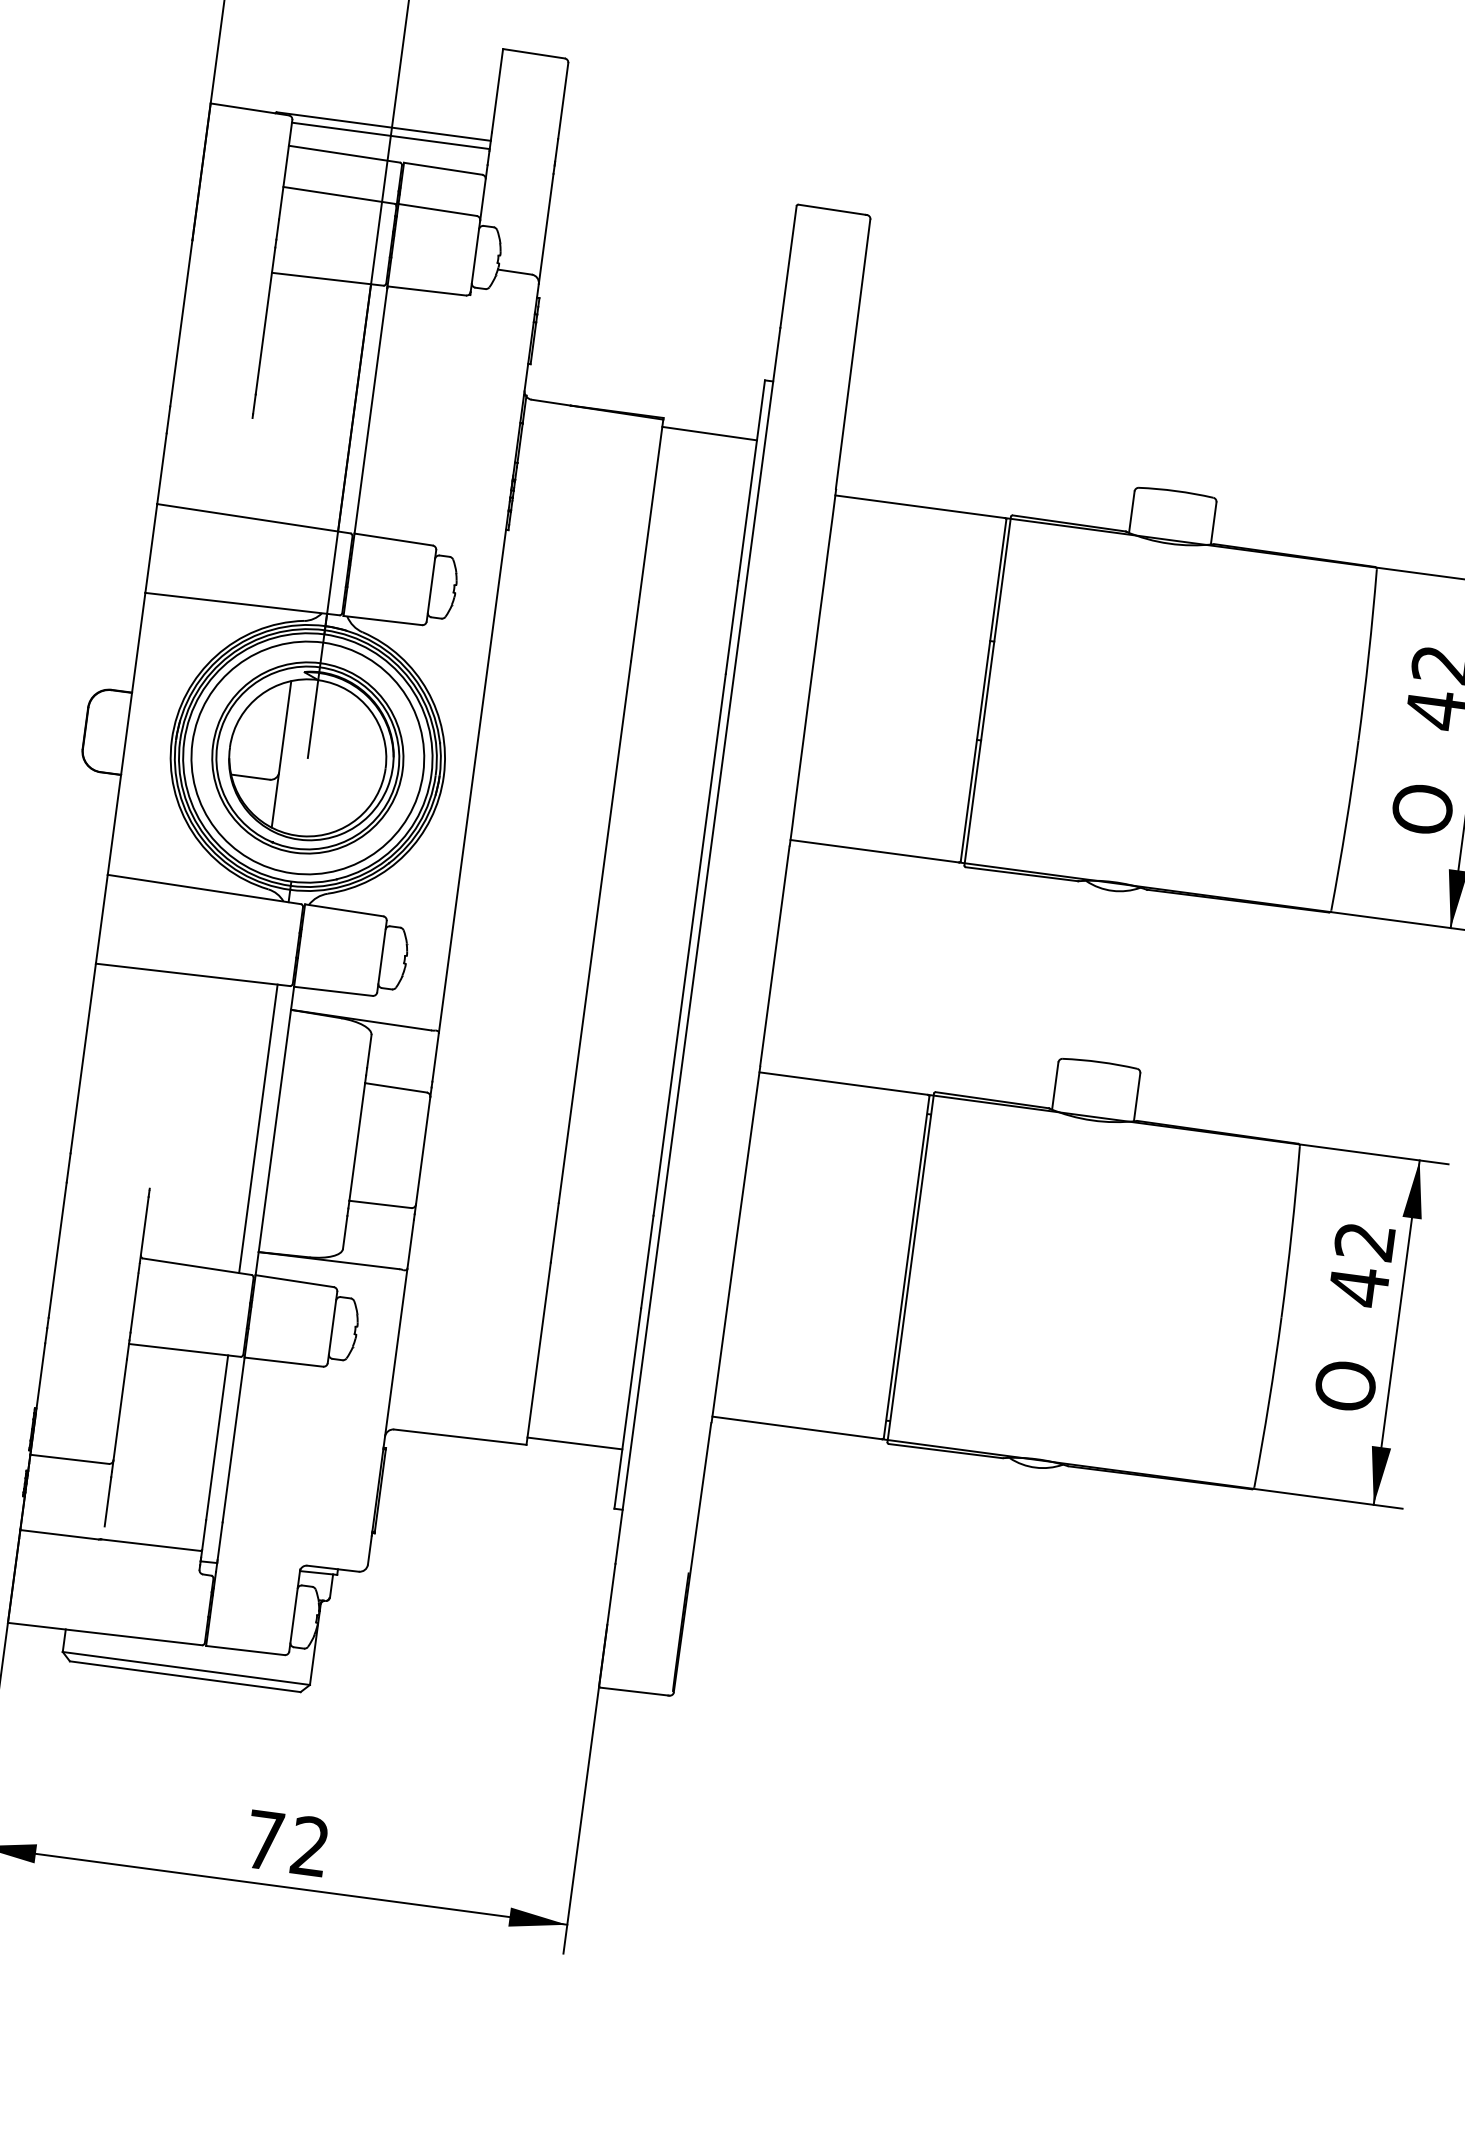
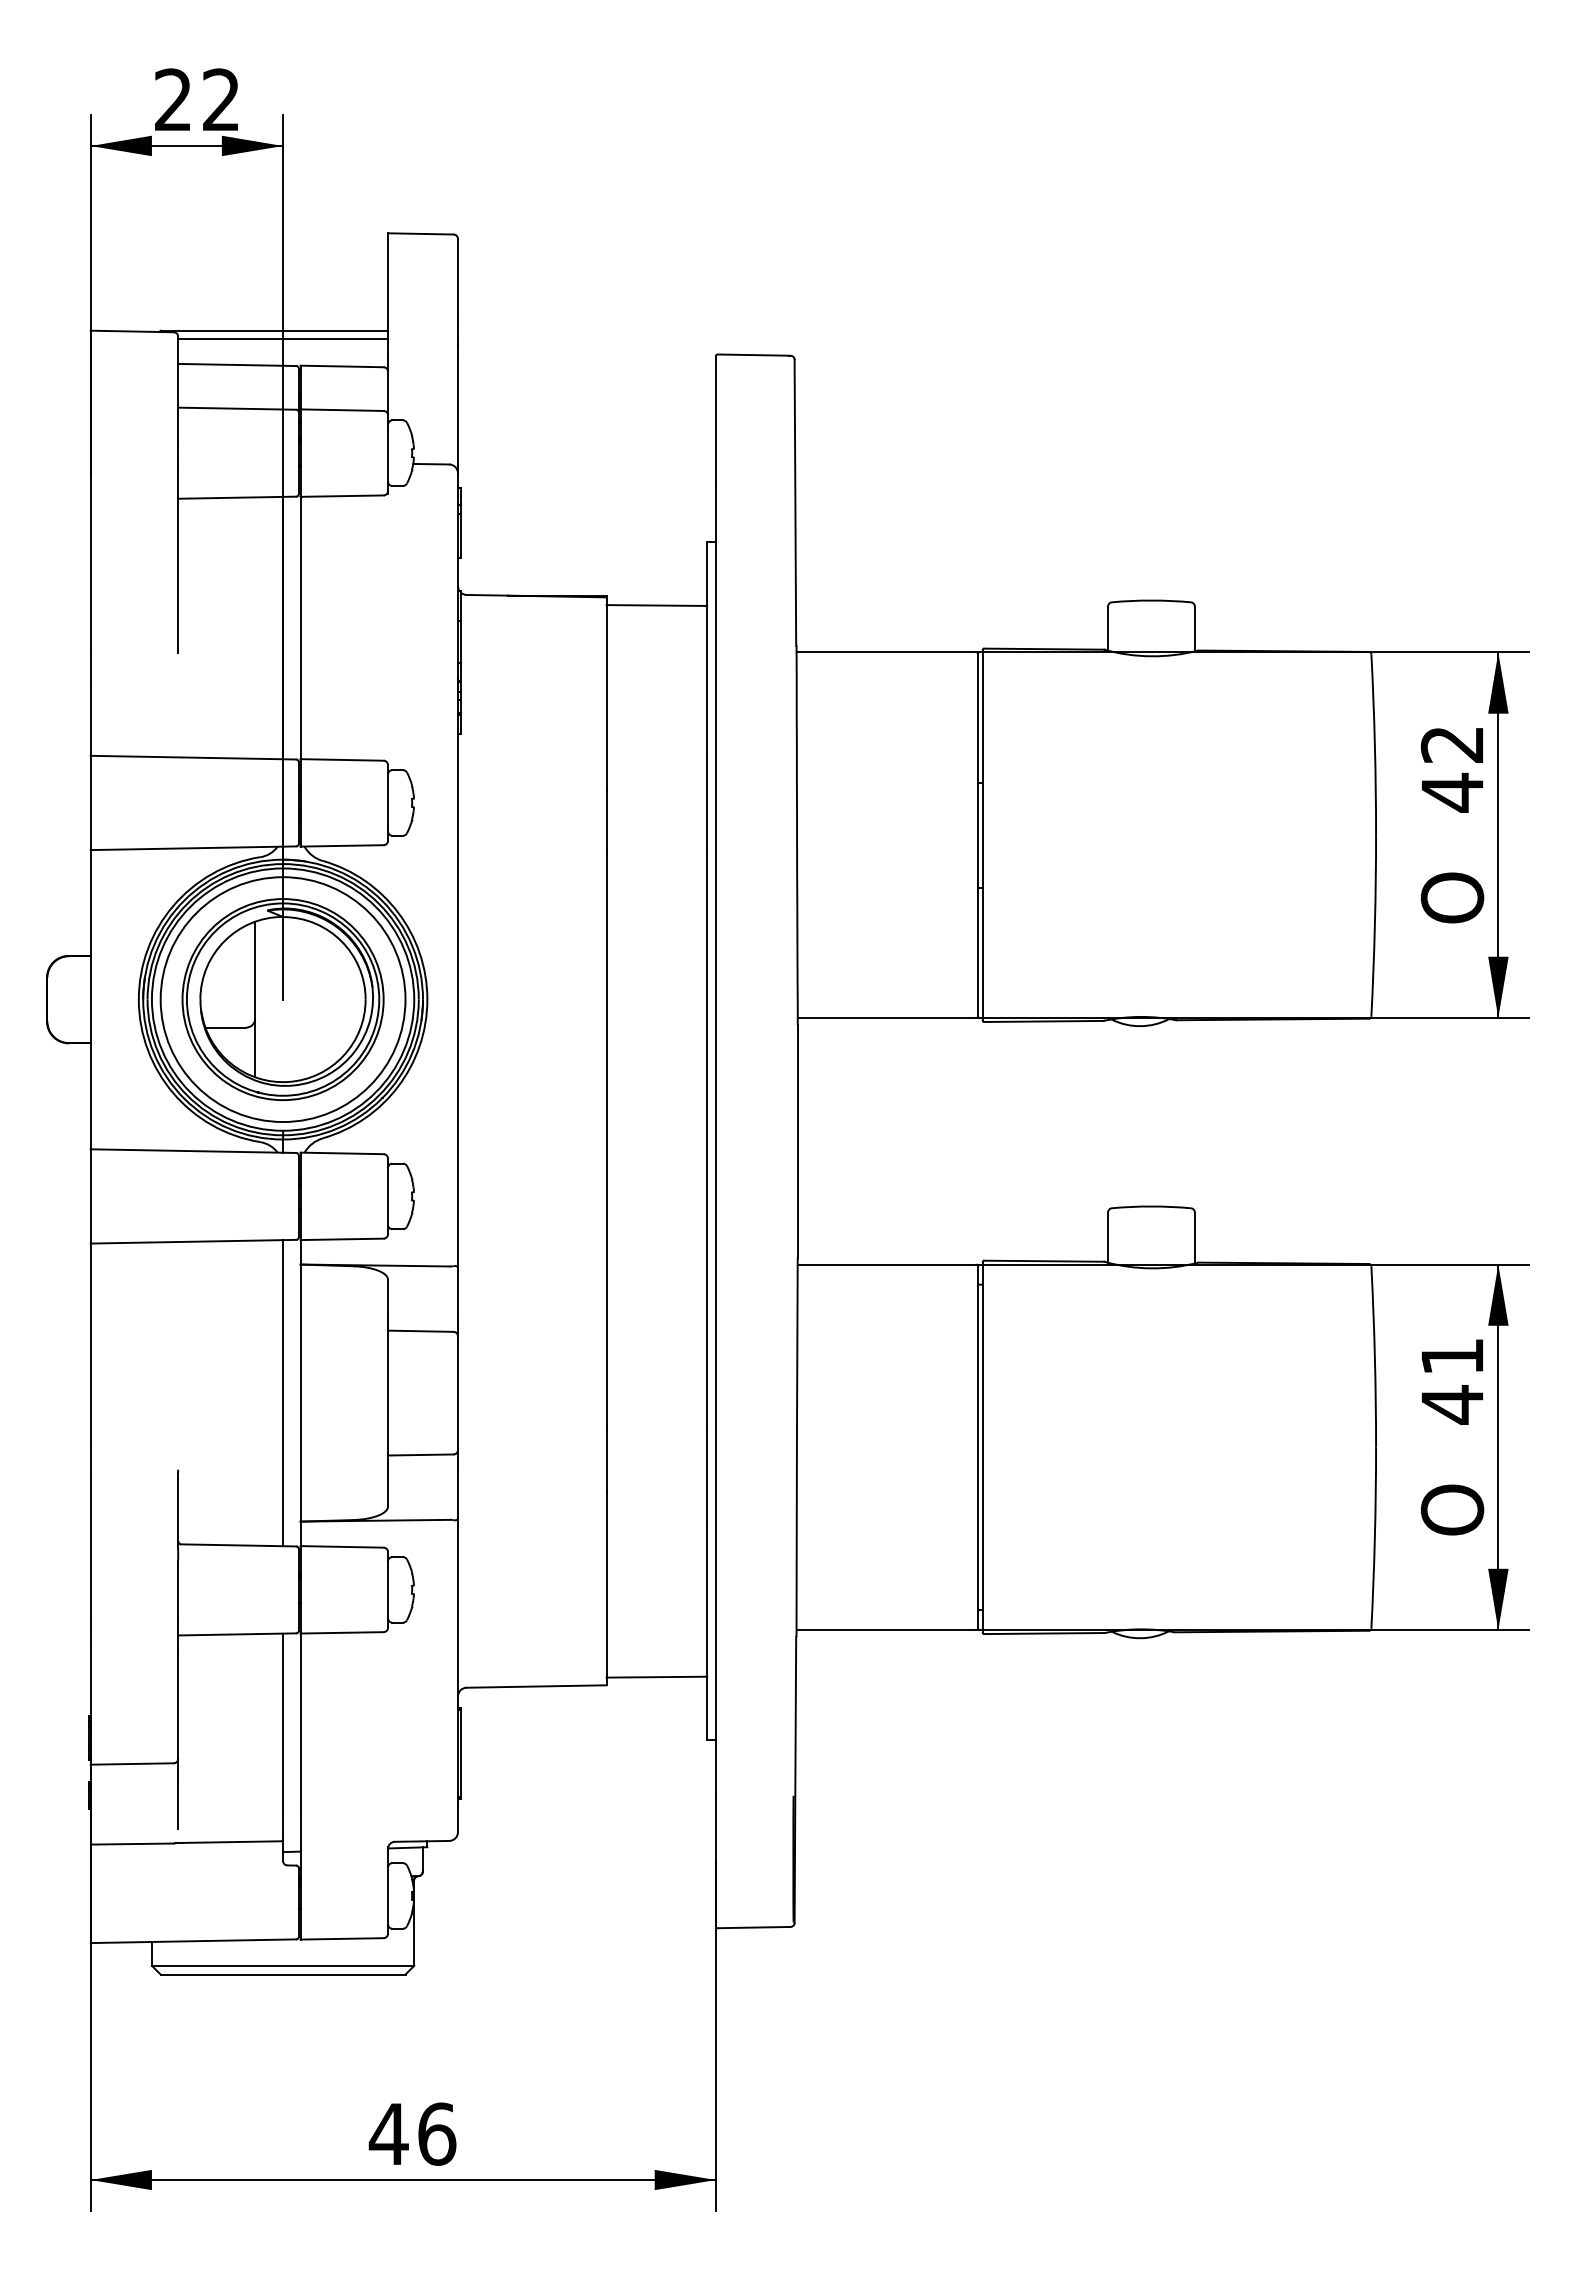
text: (1363, 1242) -> (1451, 1357), 42 -> 41
text: (287, 1842) -> (412, 2133), 72 -> 46

